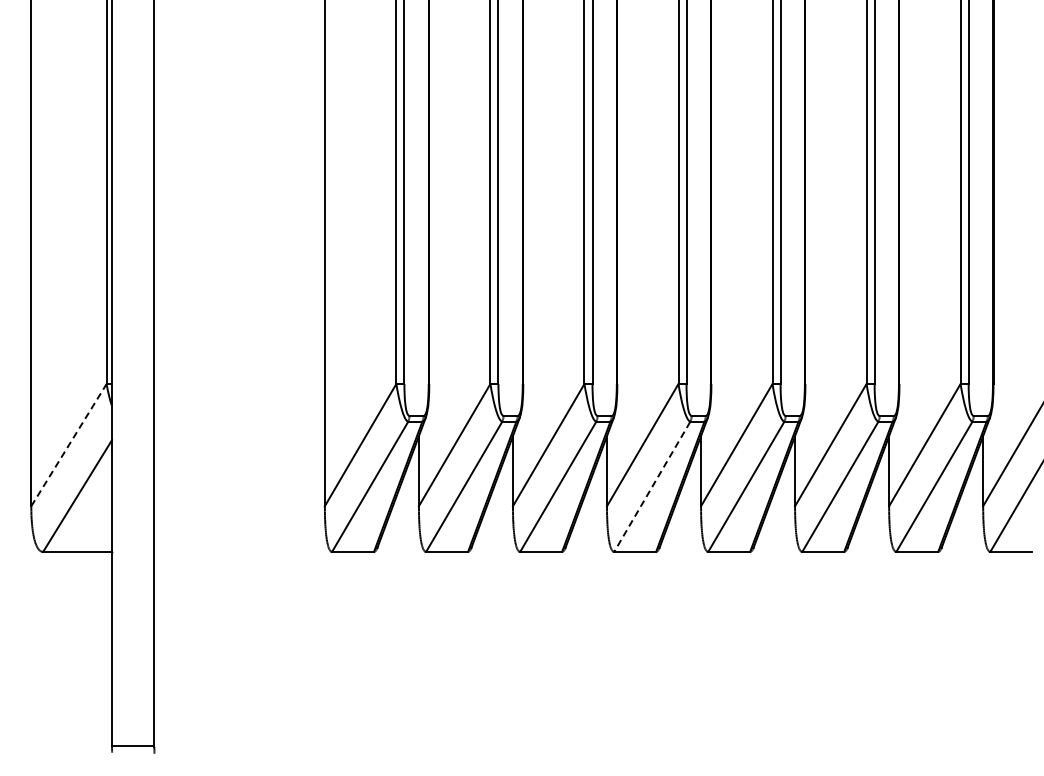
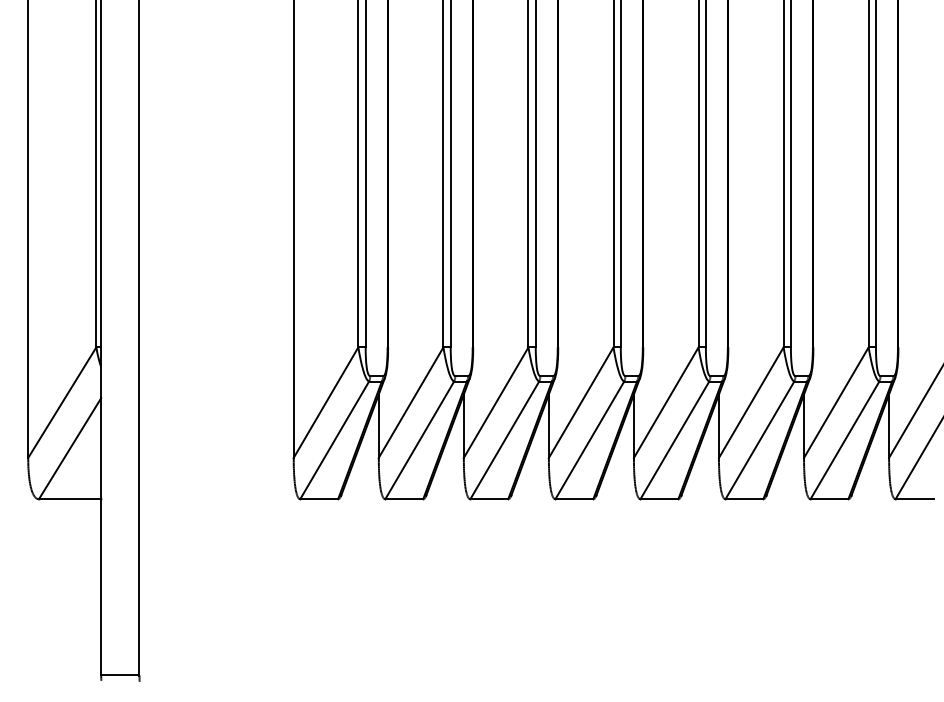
line: (68, 445) -> (61, 403), dashed -> solid
line: (652, 487) -> (590, 440), dashed -> solid

